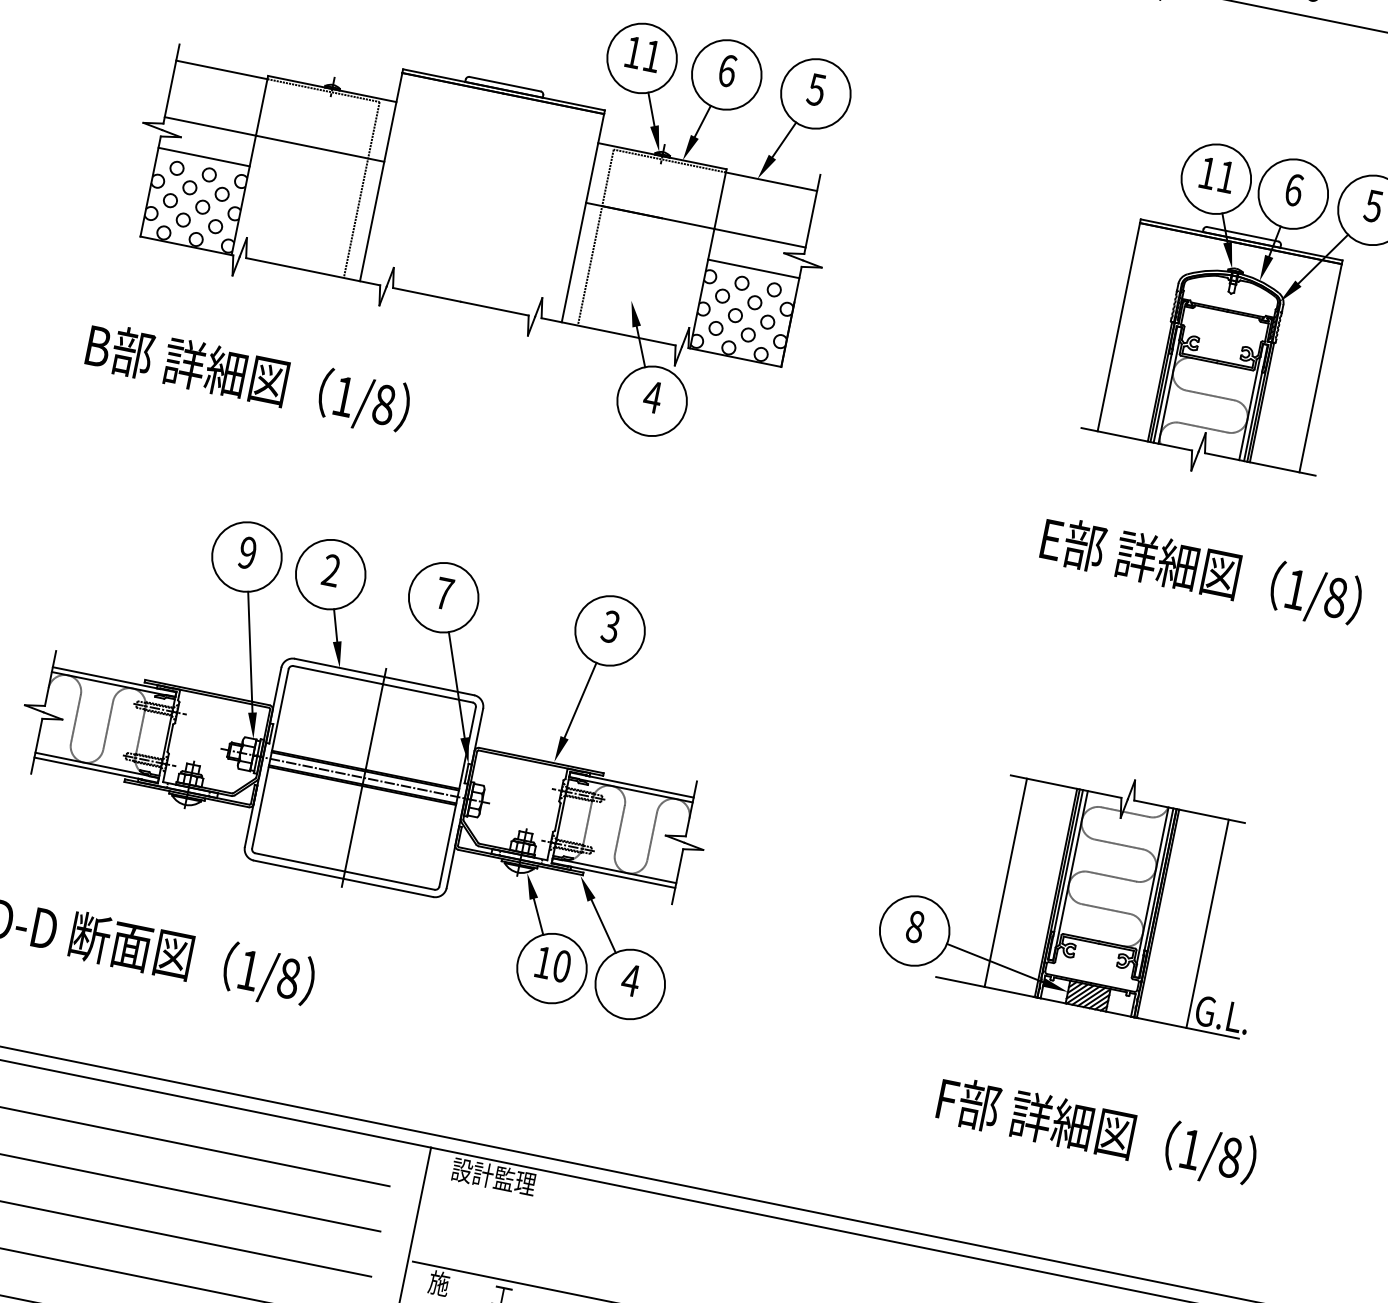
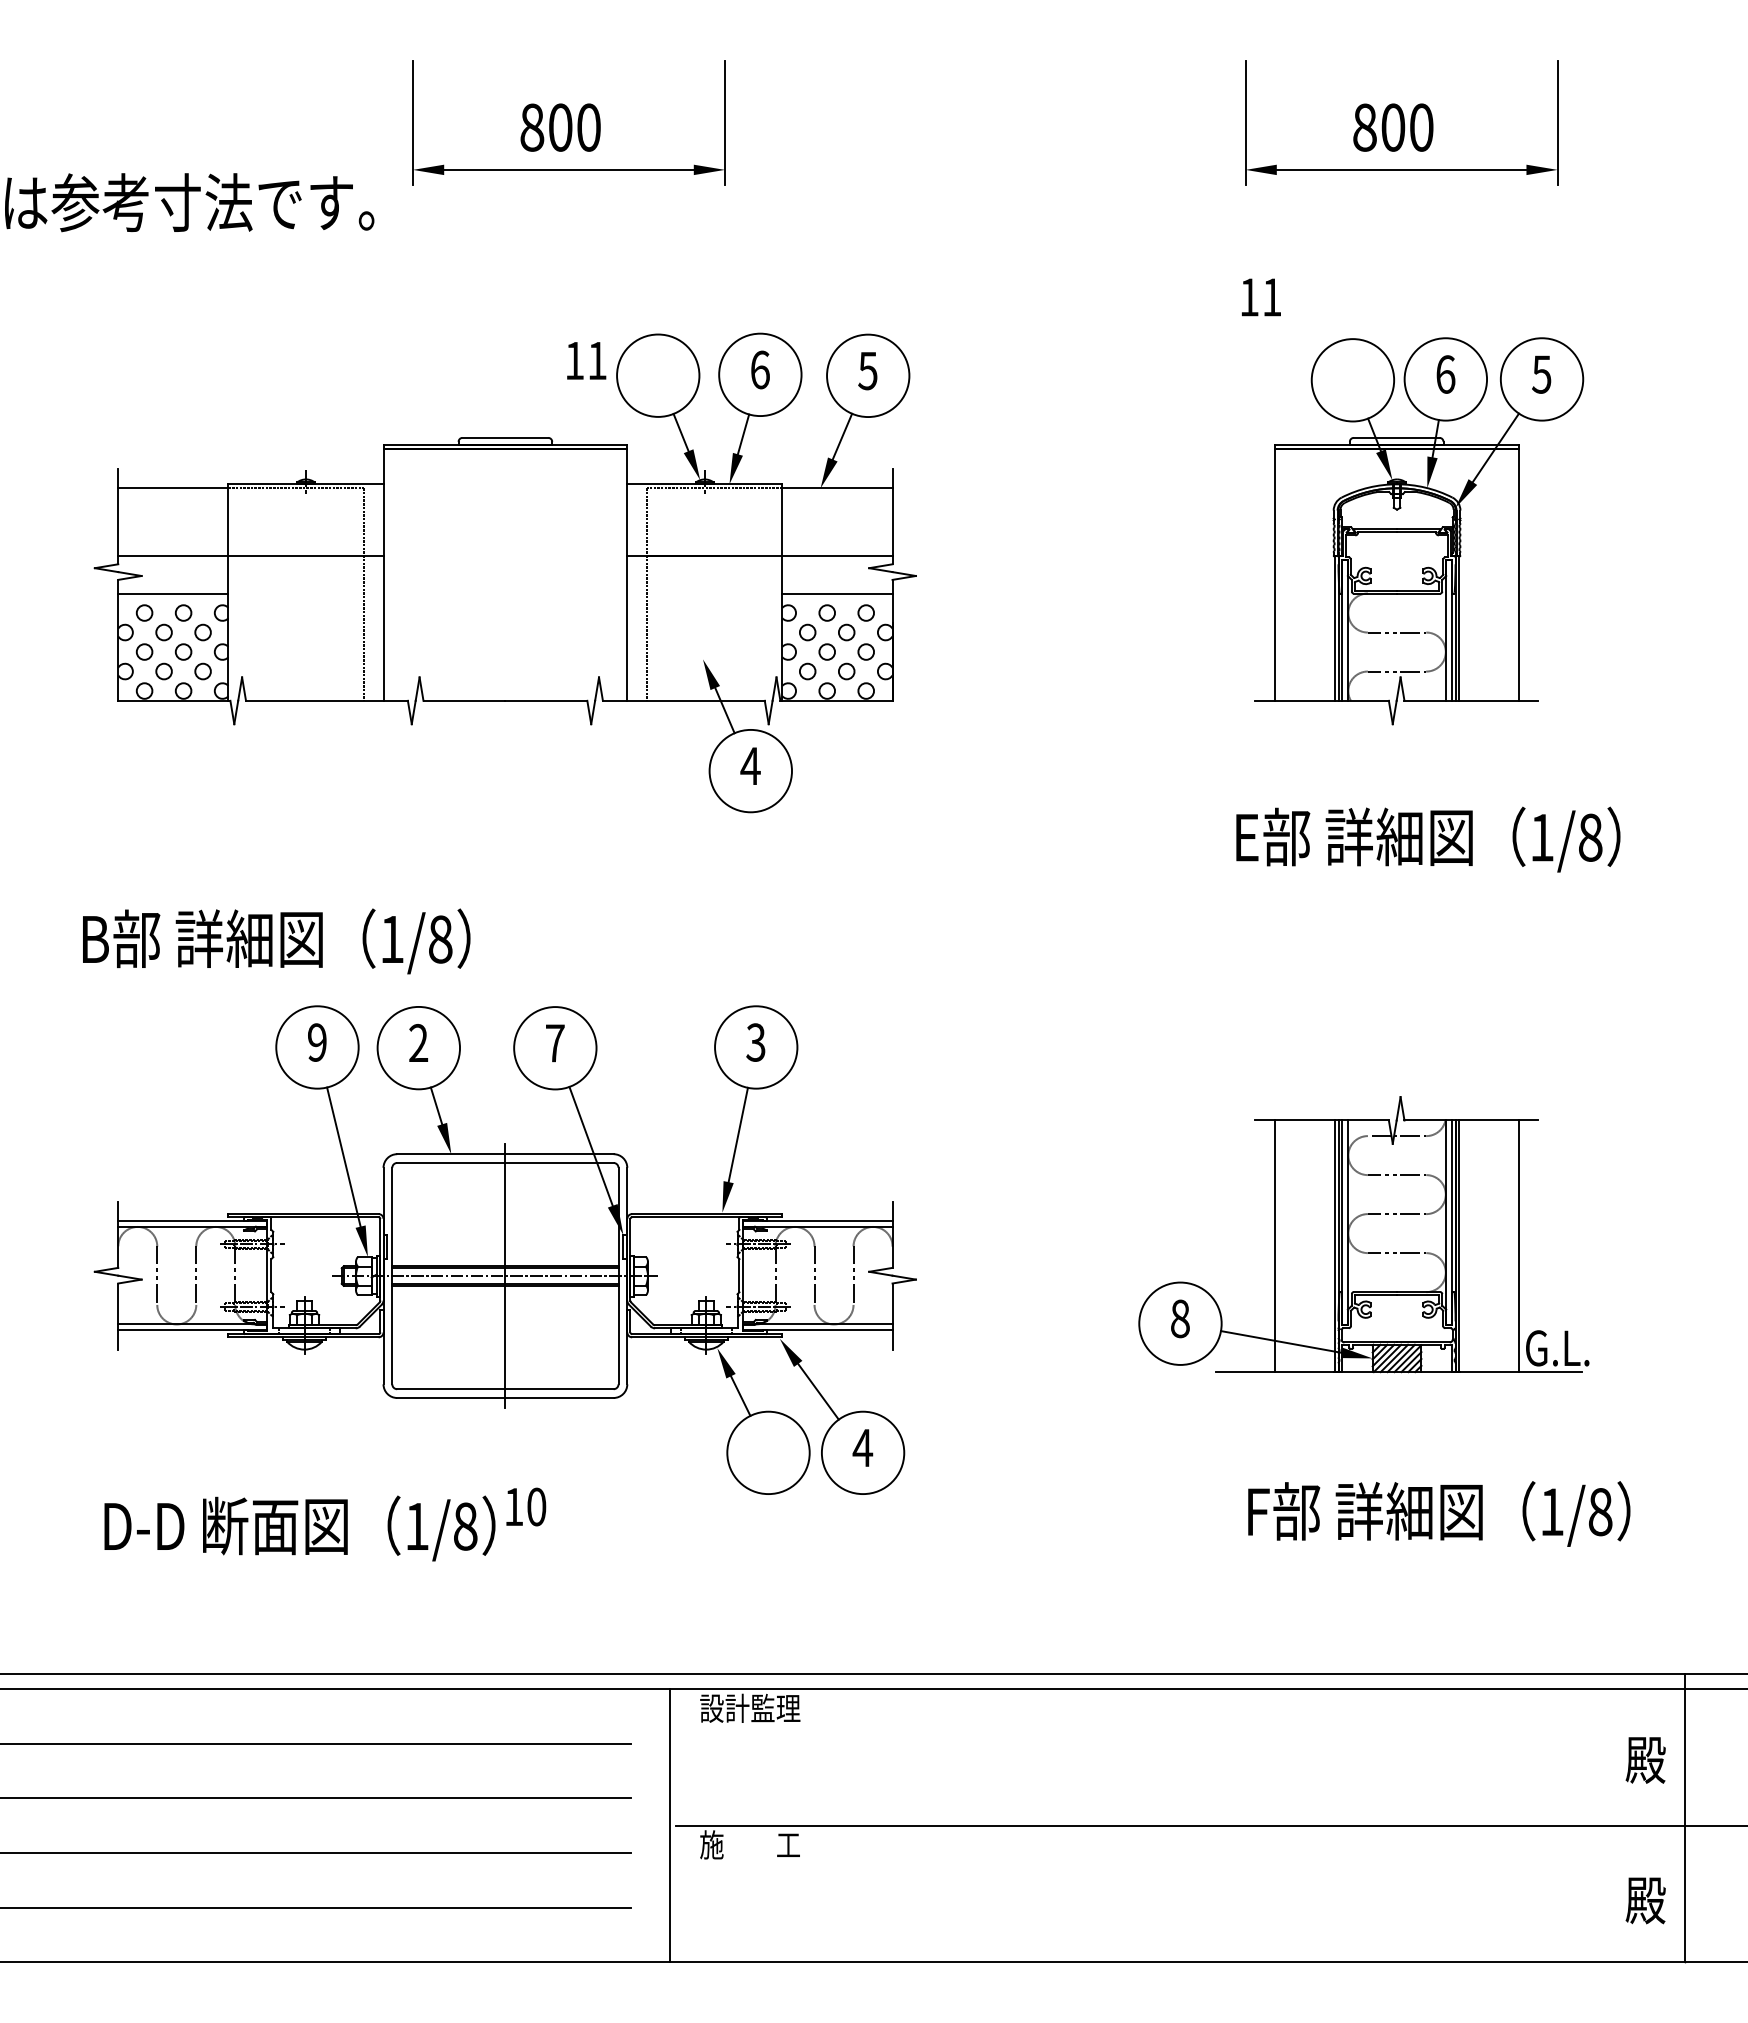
text: (643, 54) -> (586, 360), moved
text: (1217, 175) -> (1261, 297), moved
text: (247, 378) -> (276, 941), moved
text: (553, 964) -> (526, 1506), moved

